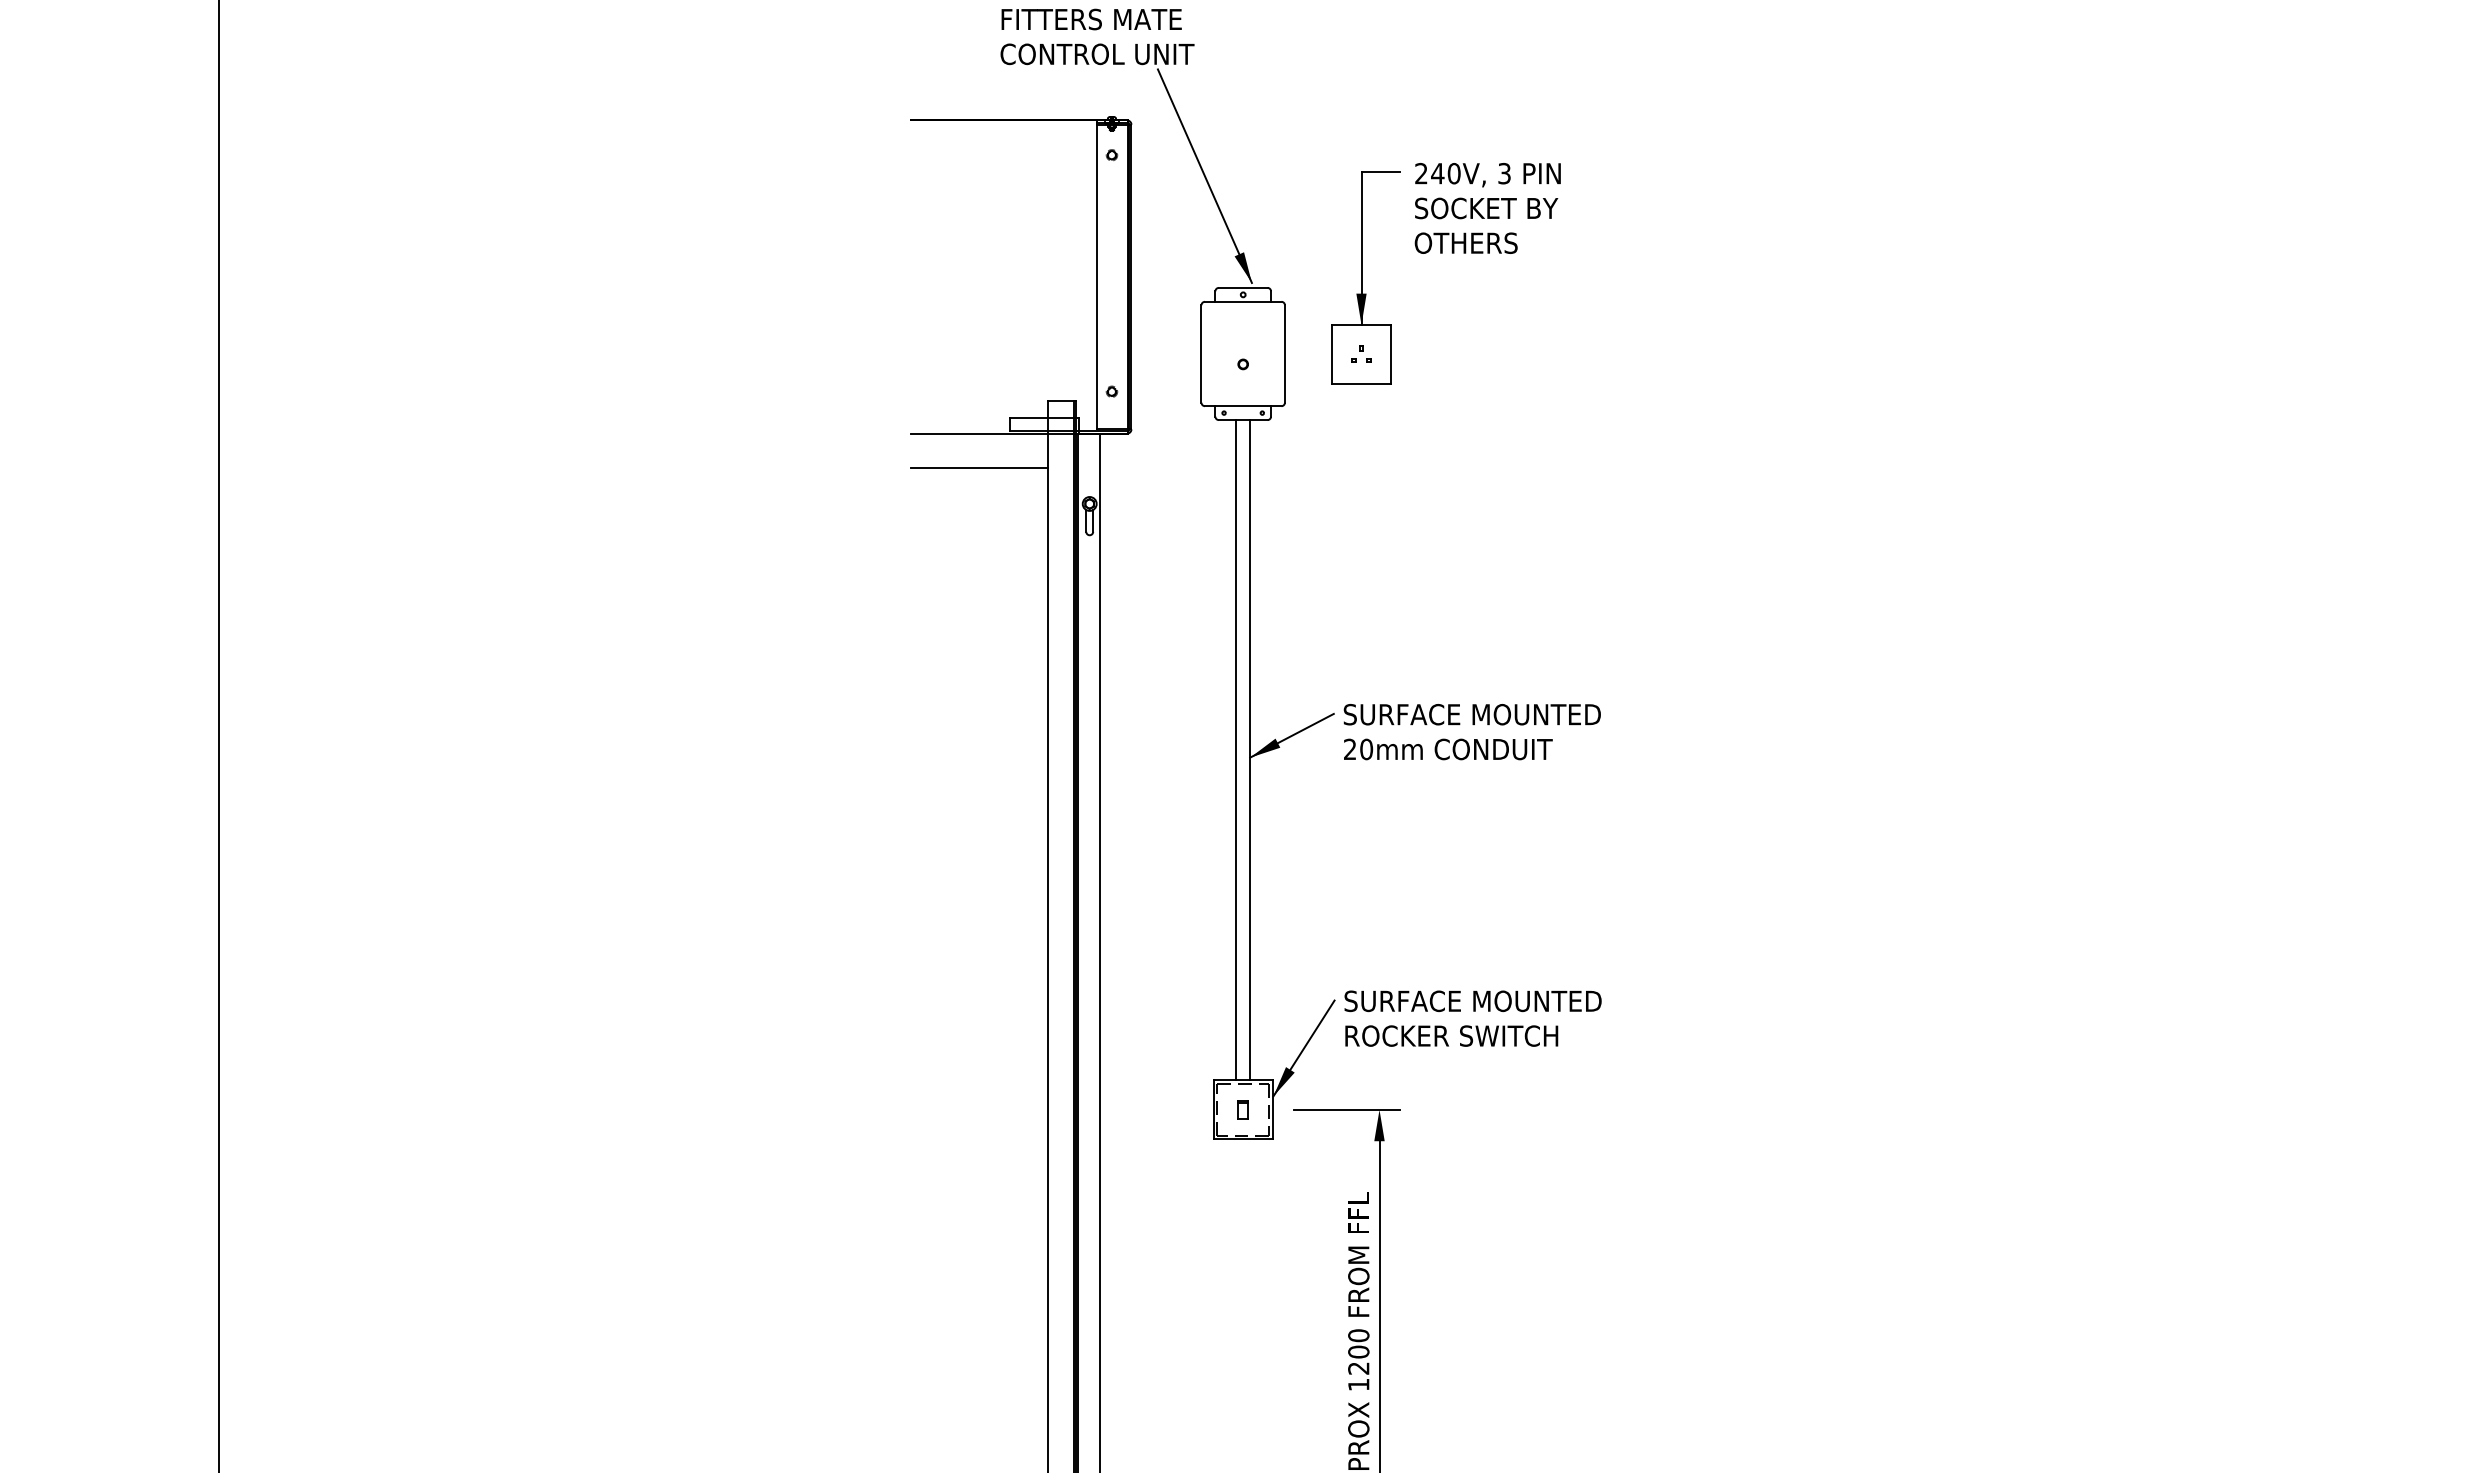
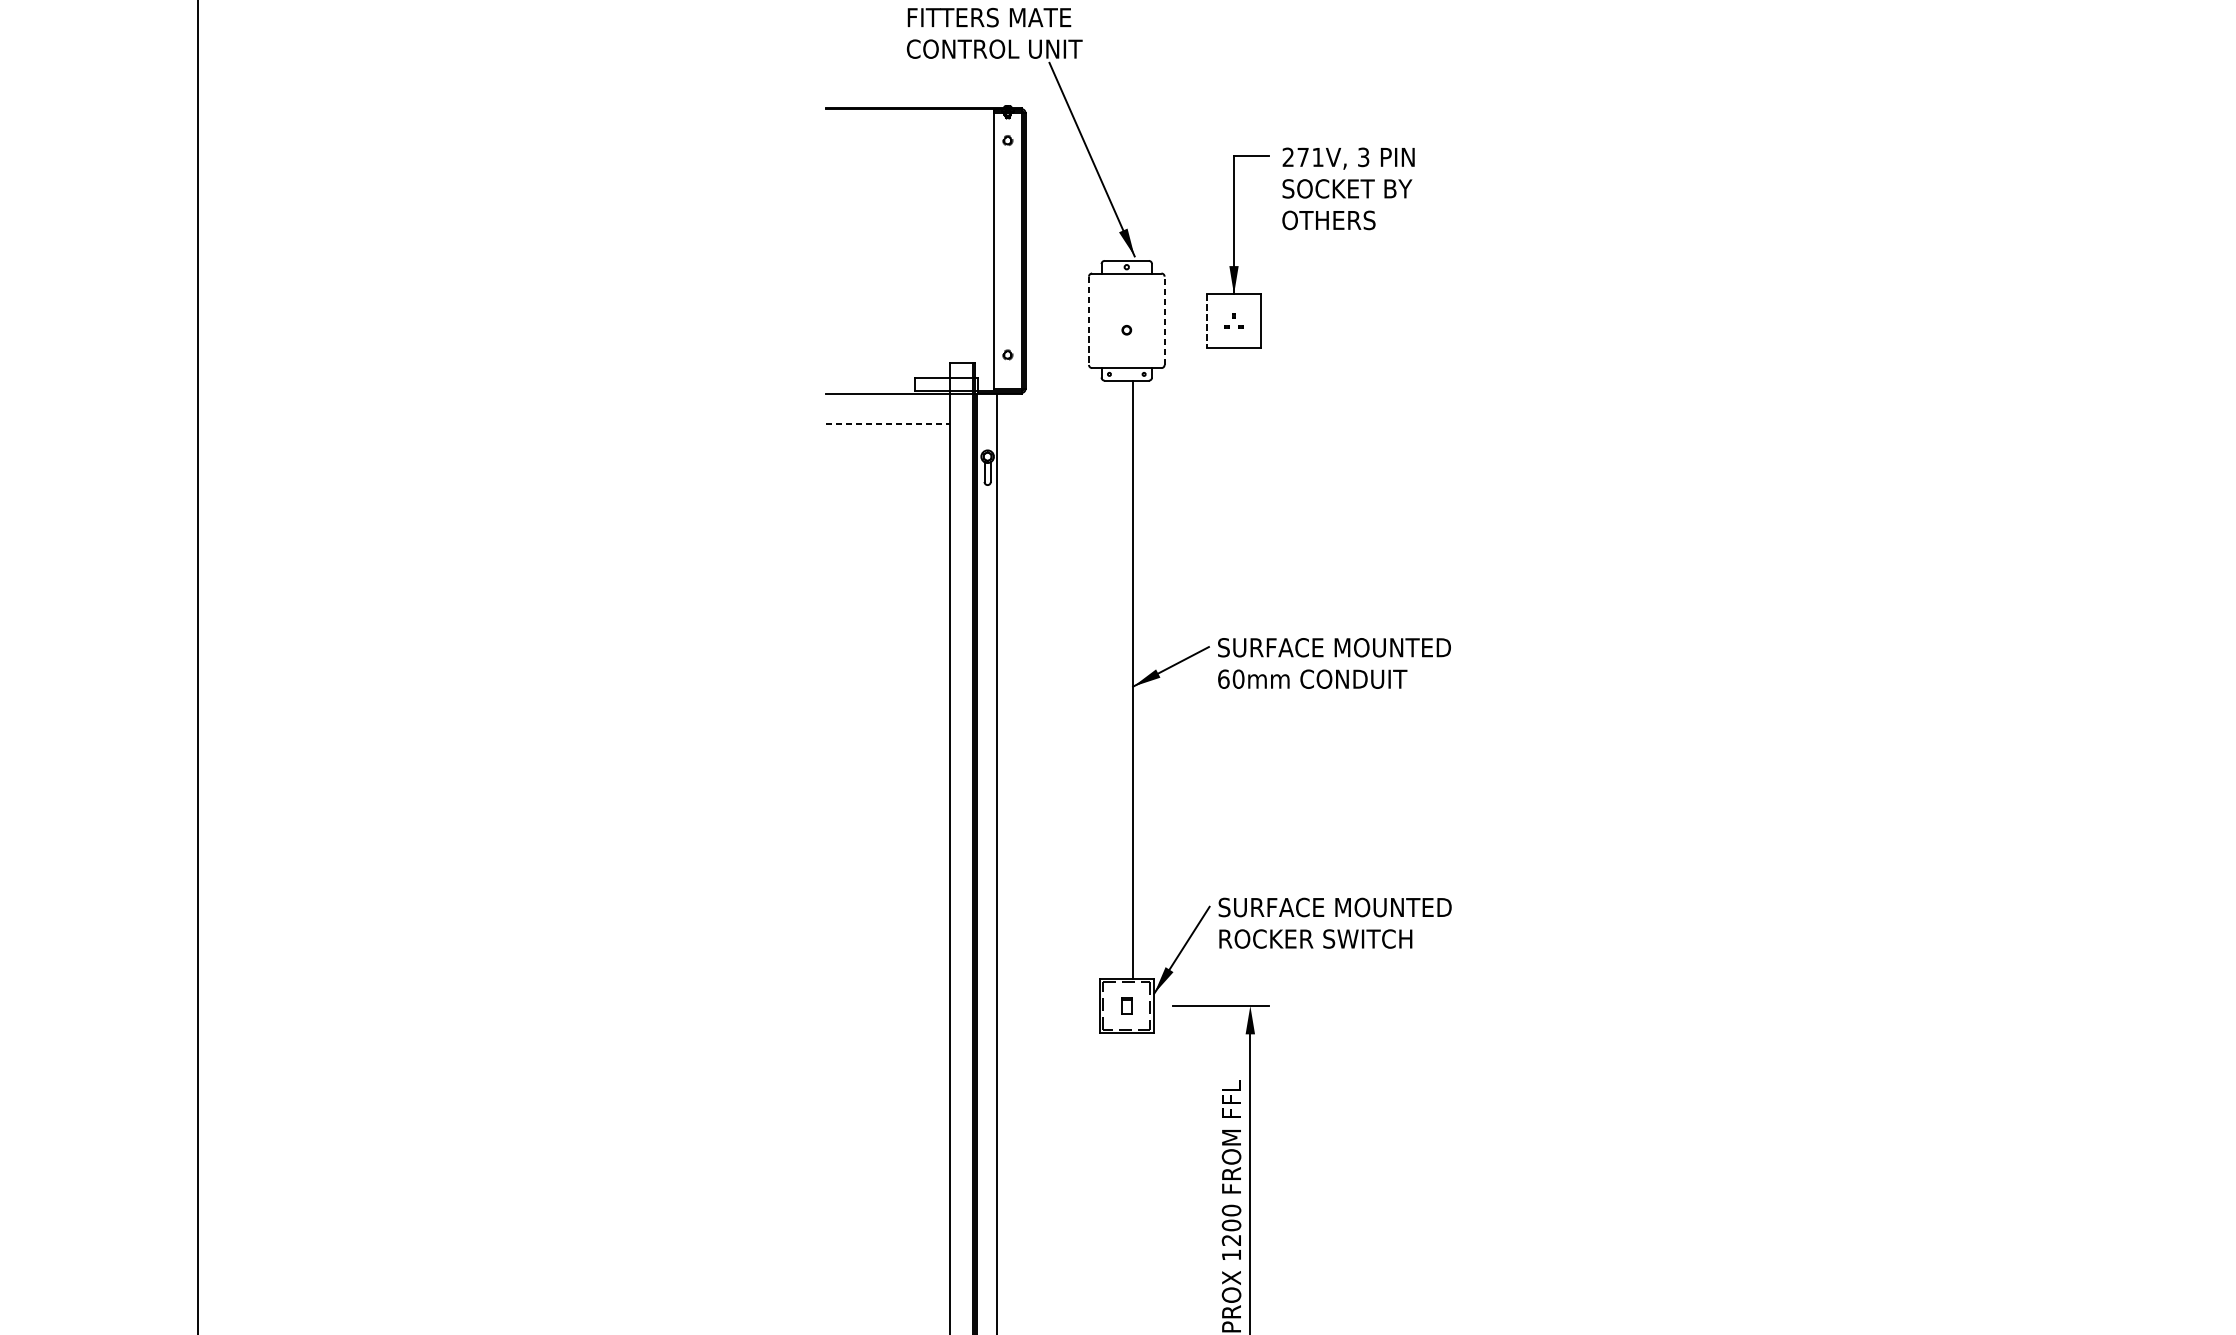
text: (1445, 173) -> (1310, 157), 240V, -> 271V,
line: (1201, 354) -> (1088, 321), solid -> dashed
line: (1284, 354) -> (1164, 321), solid -> dashed
line: (1331, 354) -> (1206, 321), solid -> dashed
line: (980, 468) -> (888, 424), solid -> dashed
text: (1349, 749) -> (1223, 679), 20mm -> 60mm
line: (1236, 750) -> (1120, 680), removed

